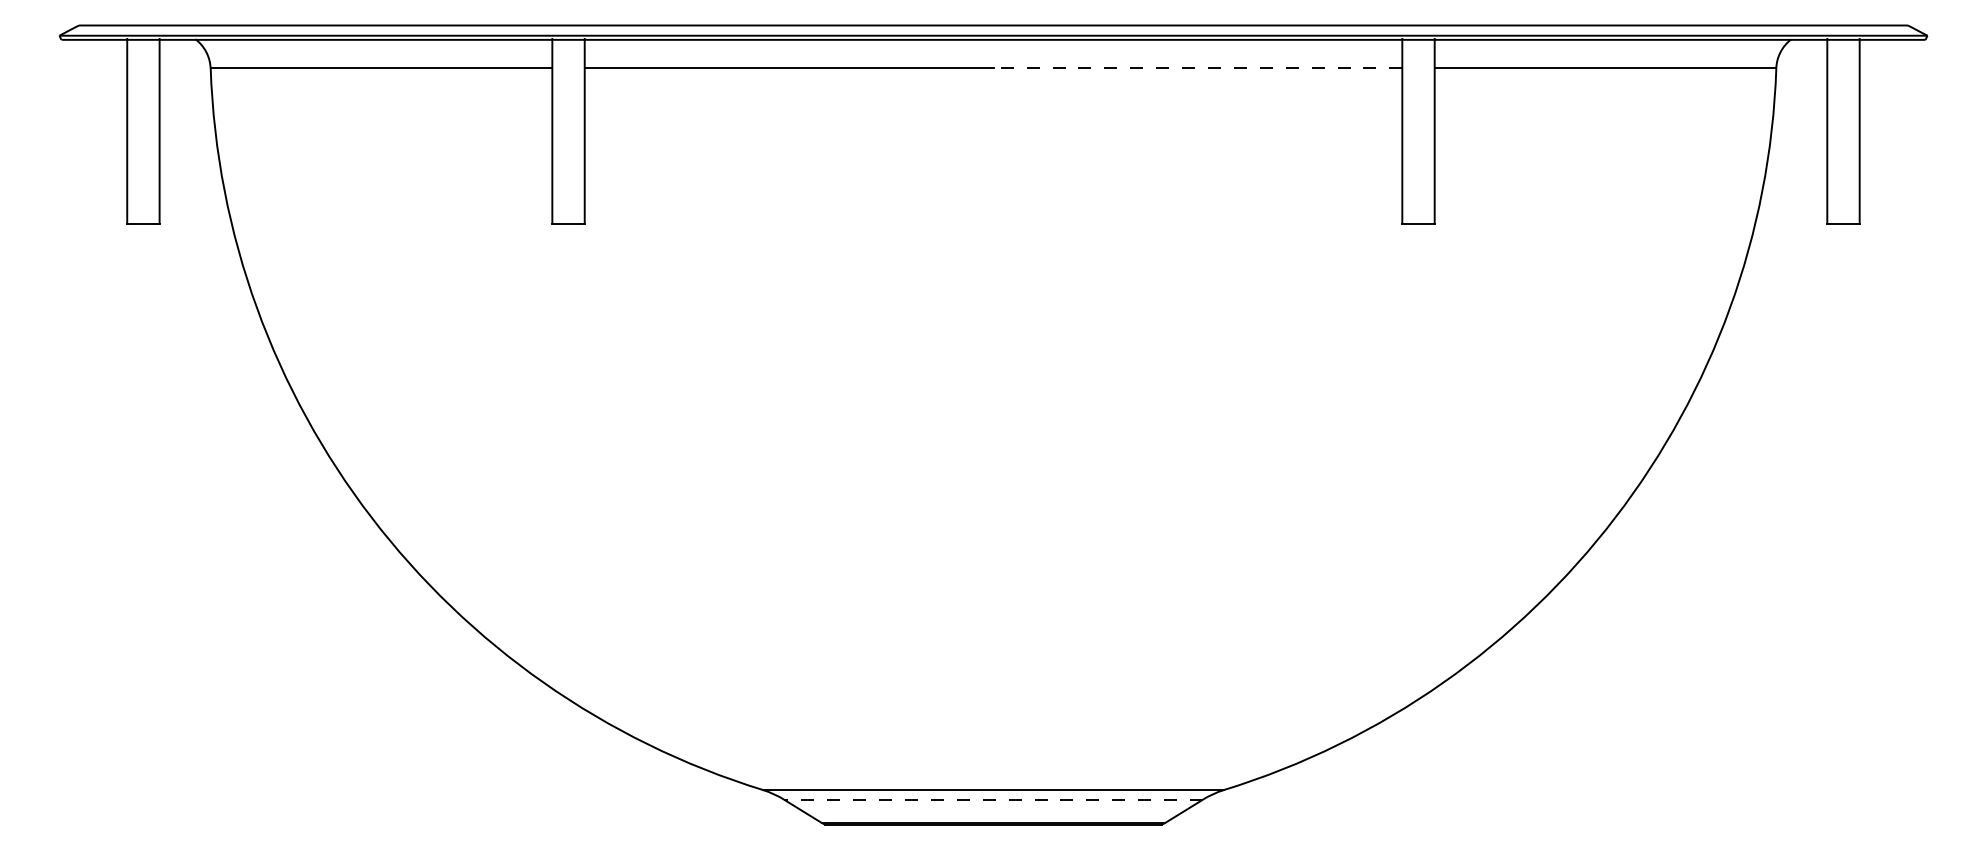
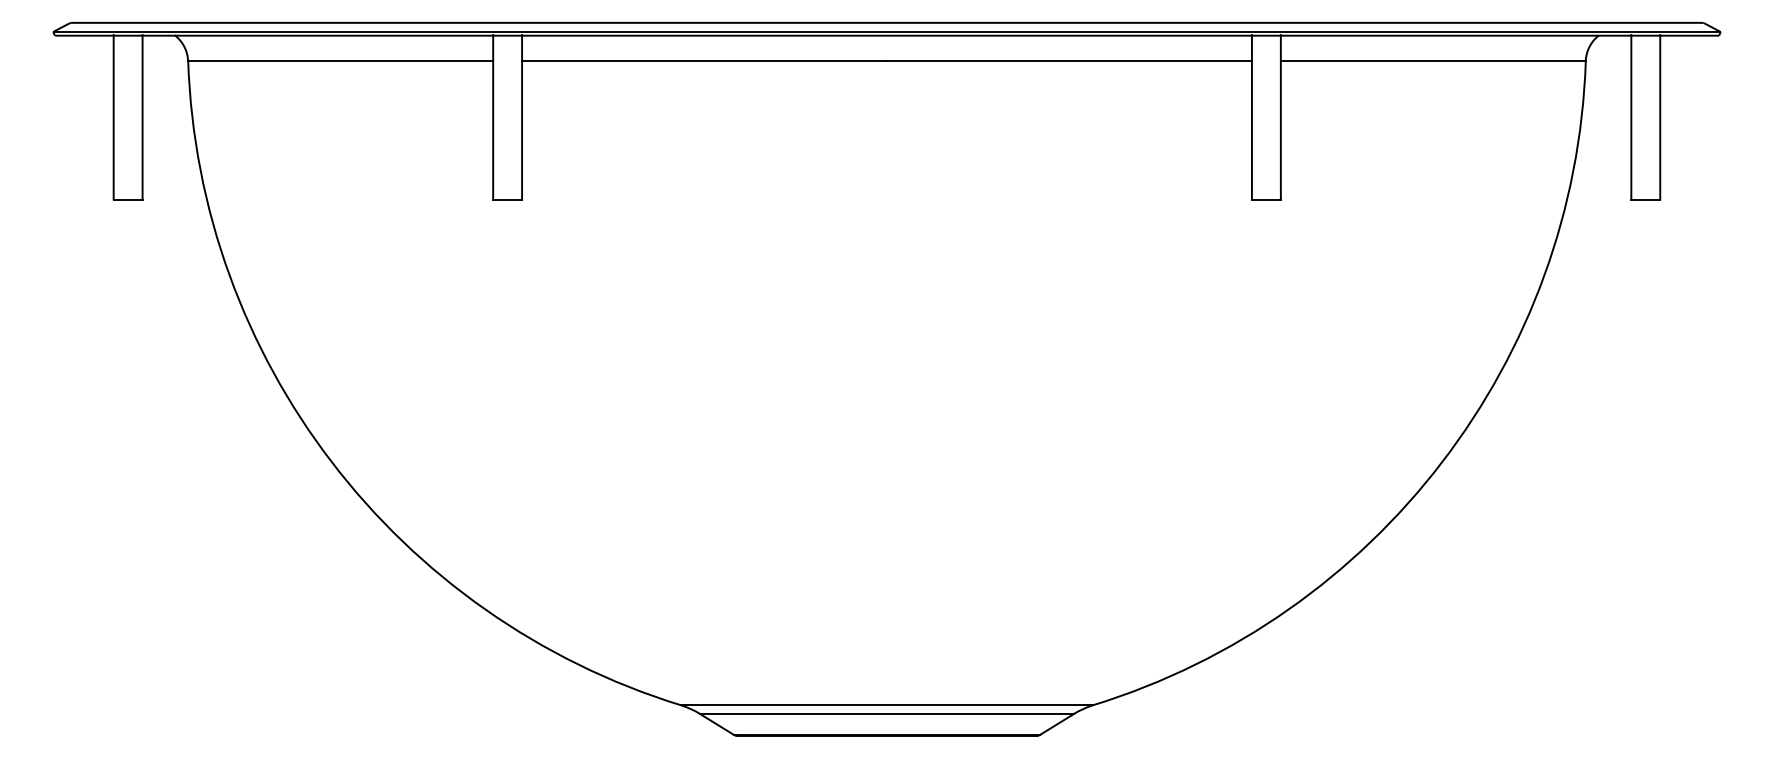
line: (1196, 68) -> (1068, 61), dashed -> solid
line: (994, 799) -> (887, 713), dashed -> solid

